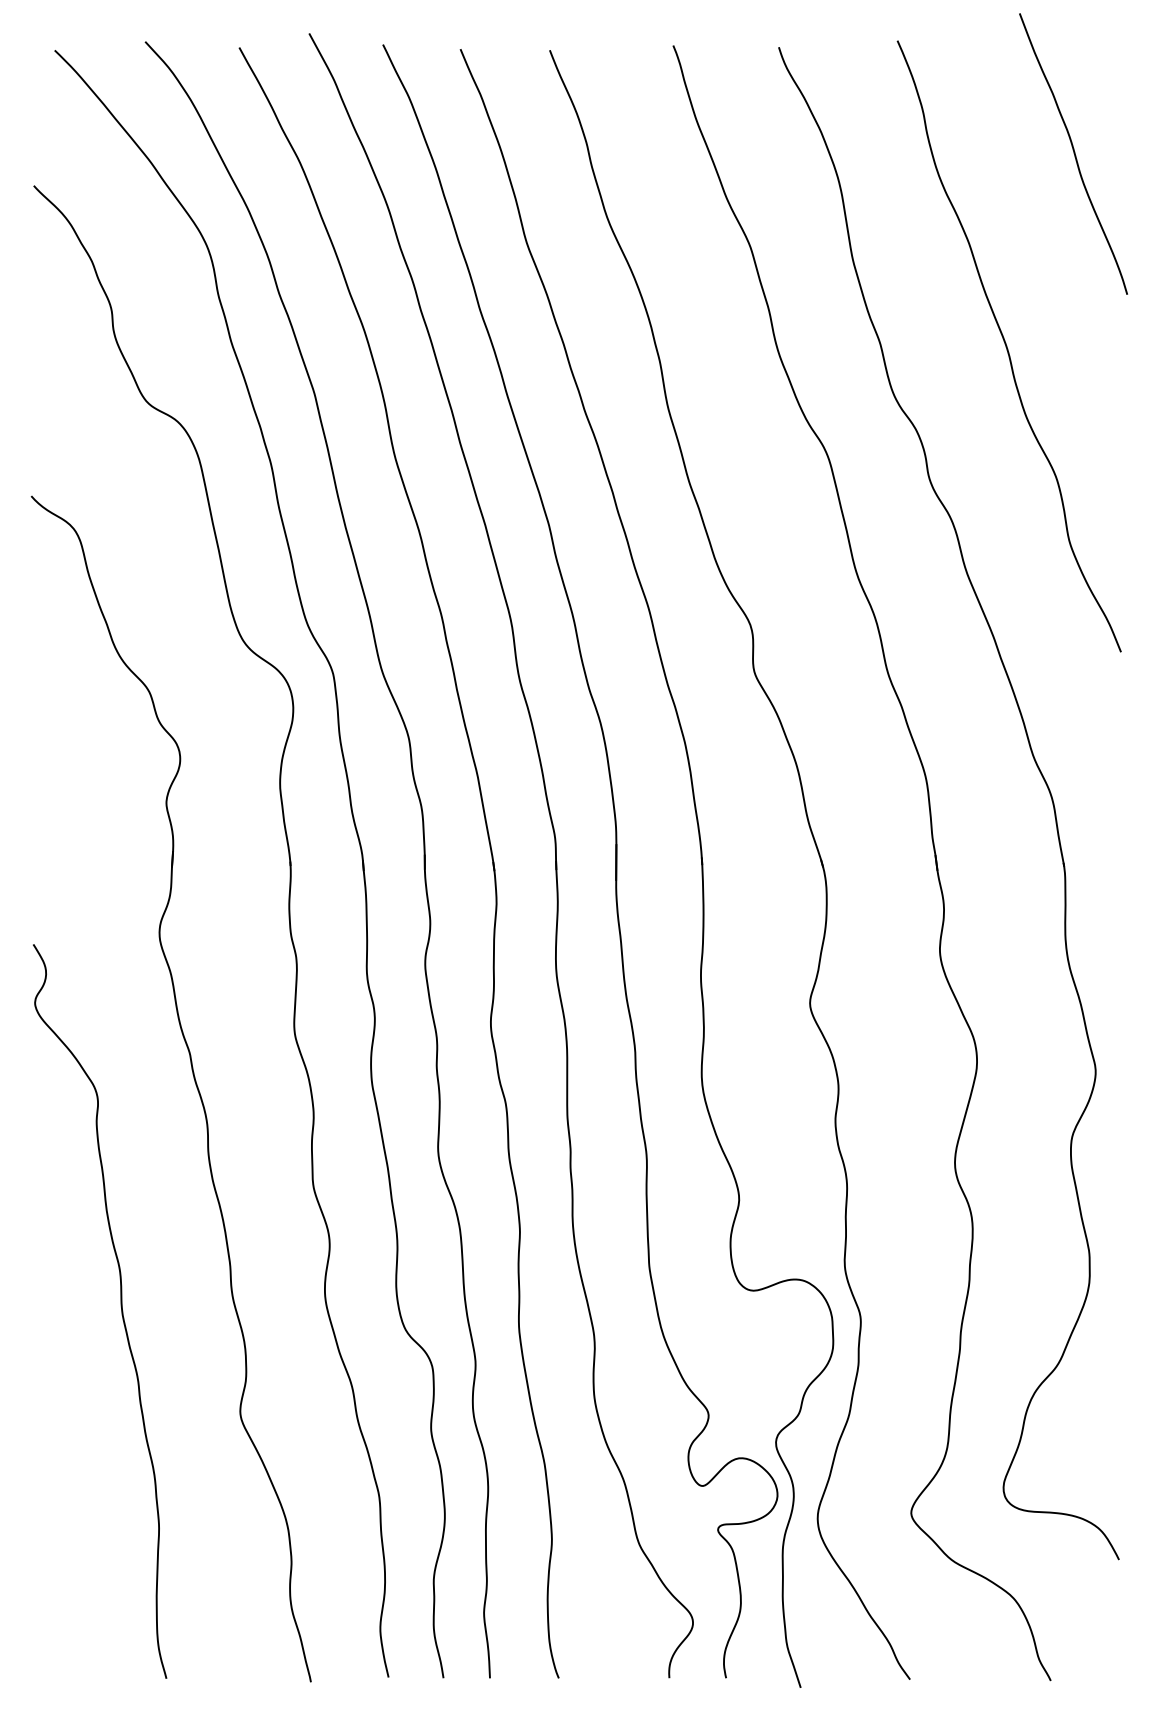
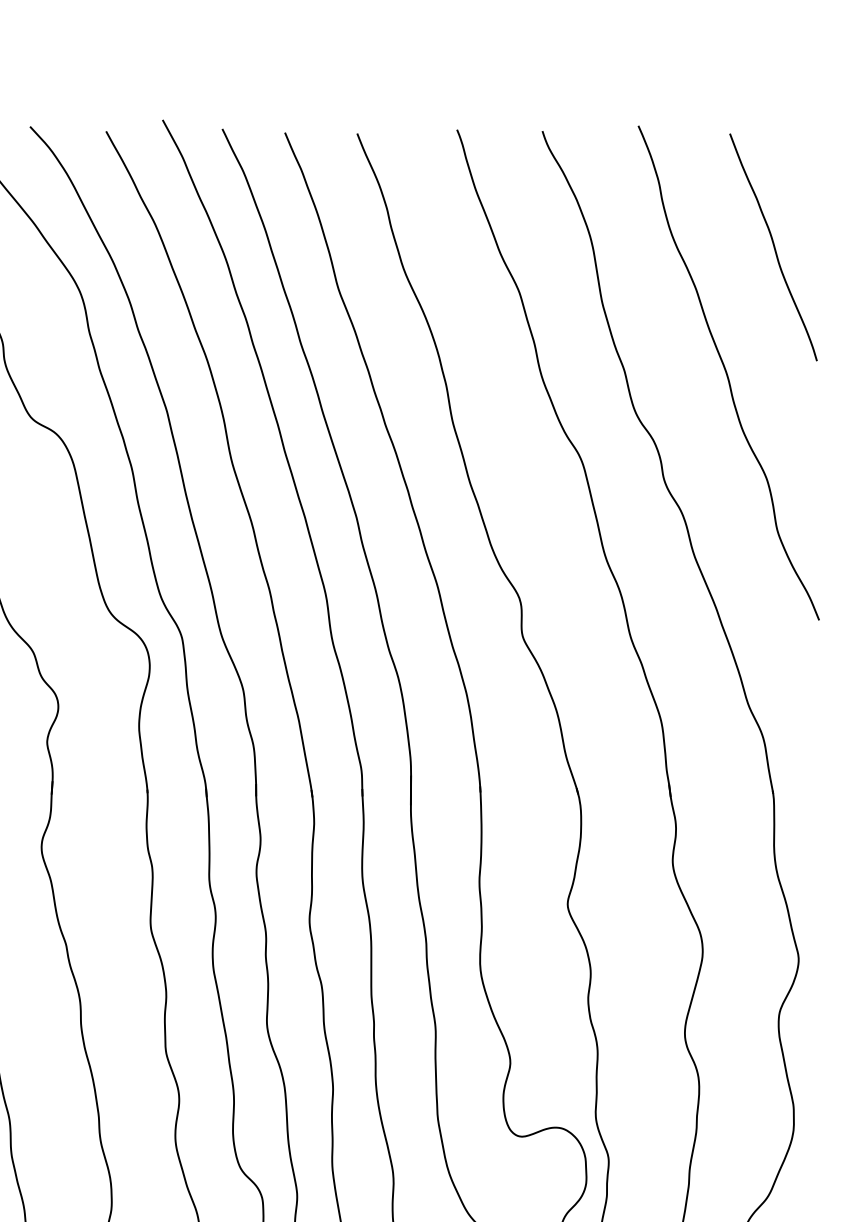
curve: (1073, 153) -> (773, 246), moved

